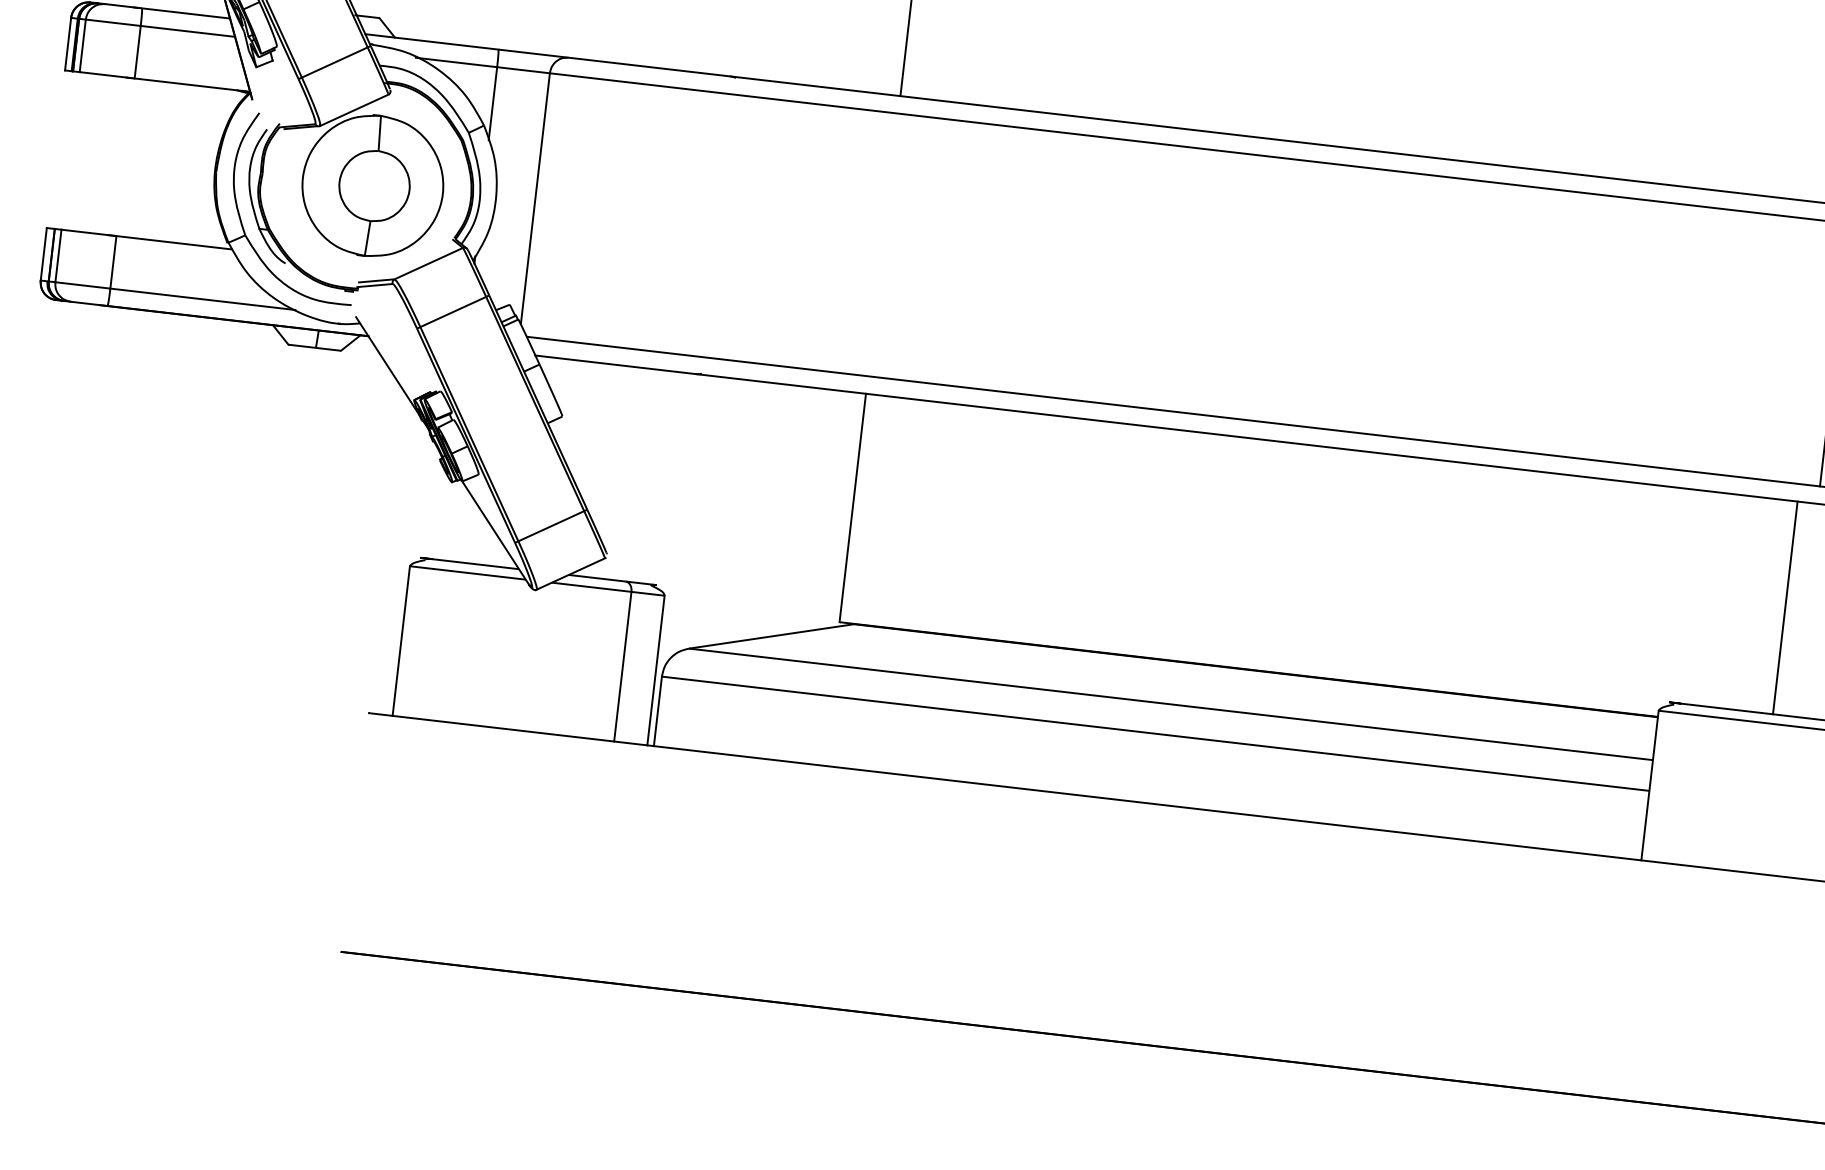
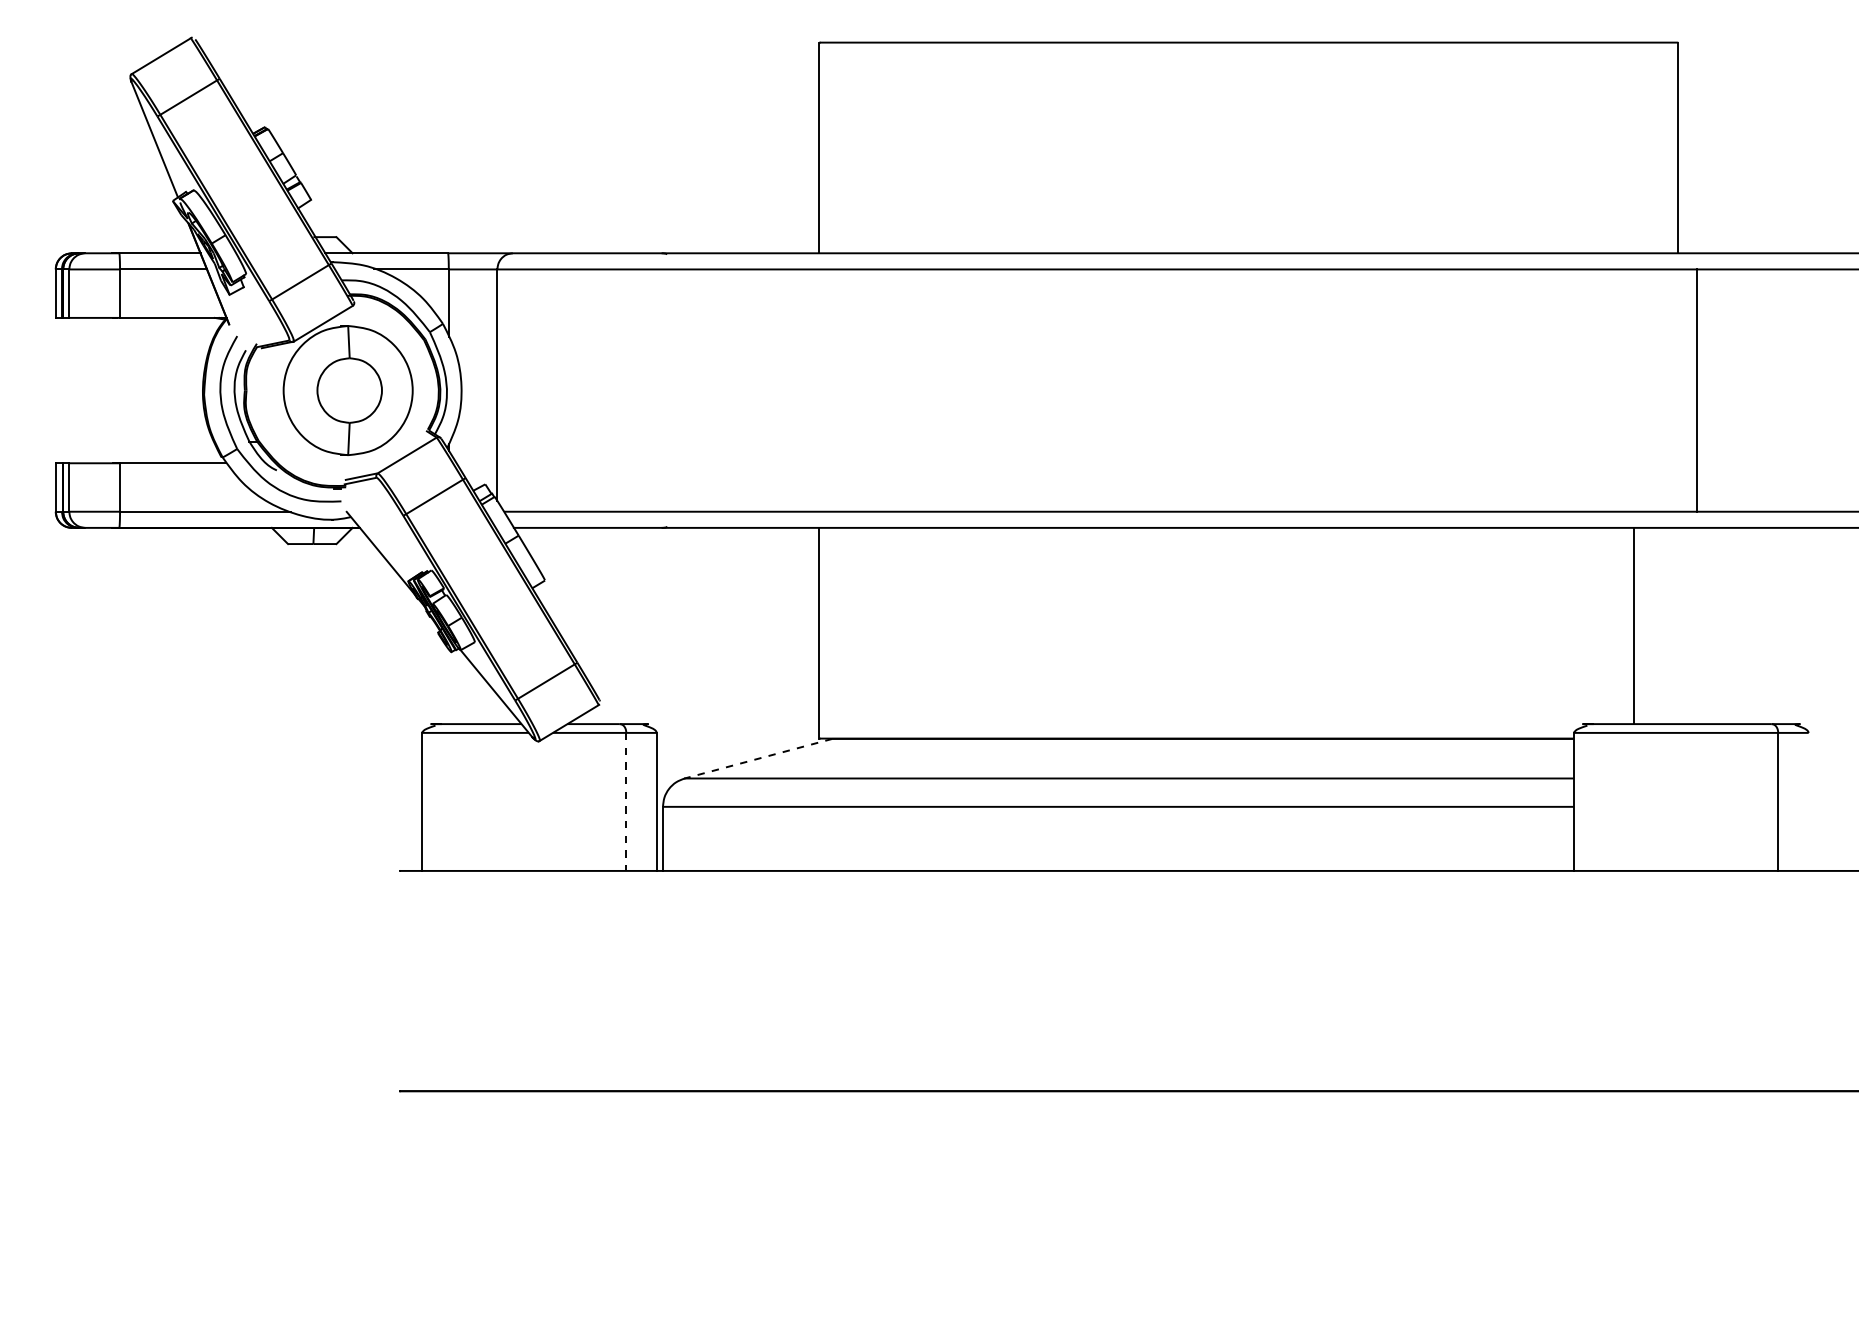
line: (1785, 607) -> (1634, 625), moved
line: (770, 637) -> (757, 759), solid -> dashed
line: (622, 667) -> (626, 802), solid -> dashed

